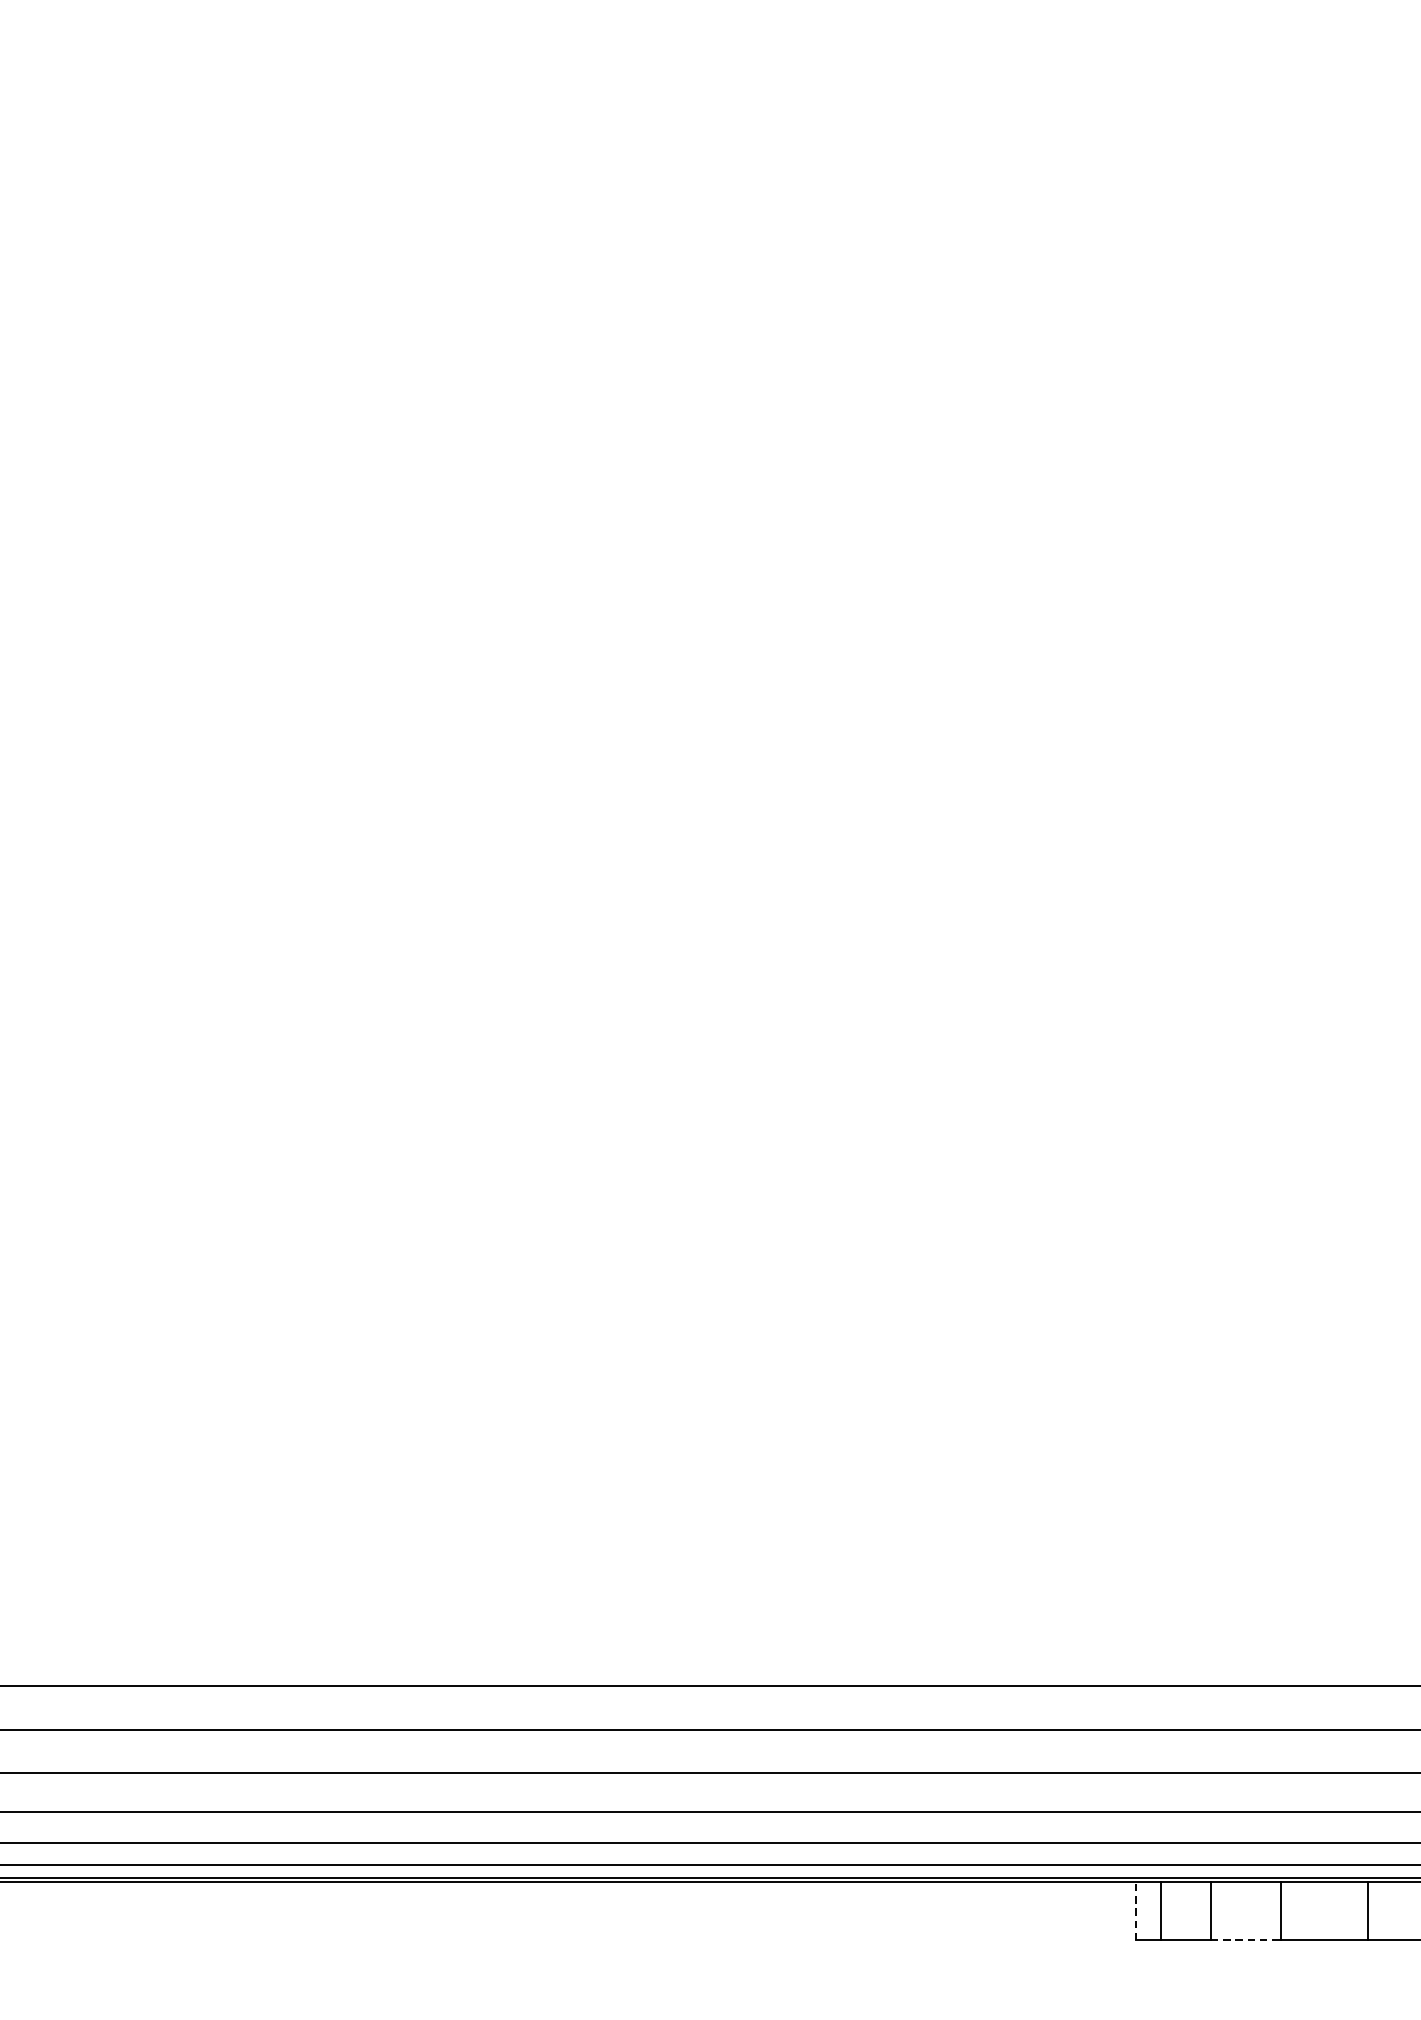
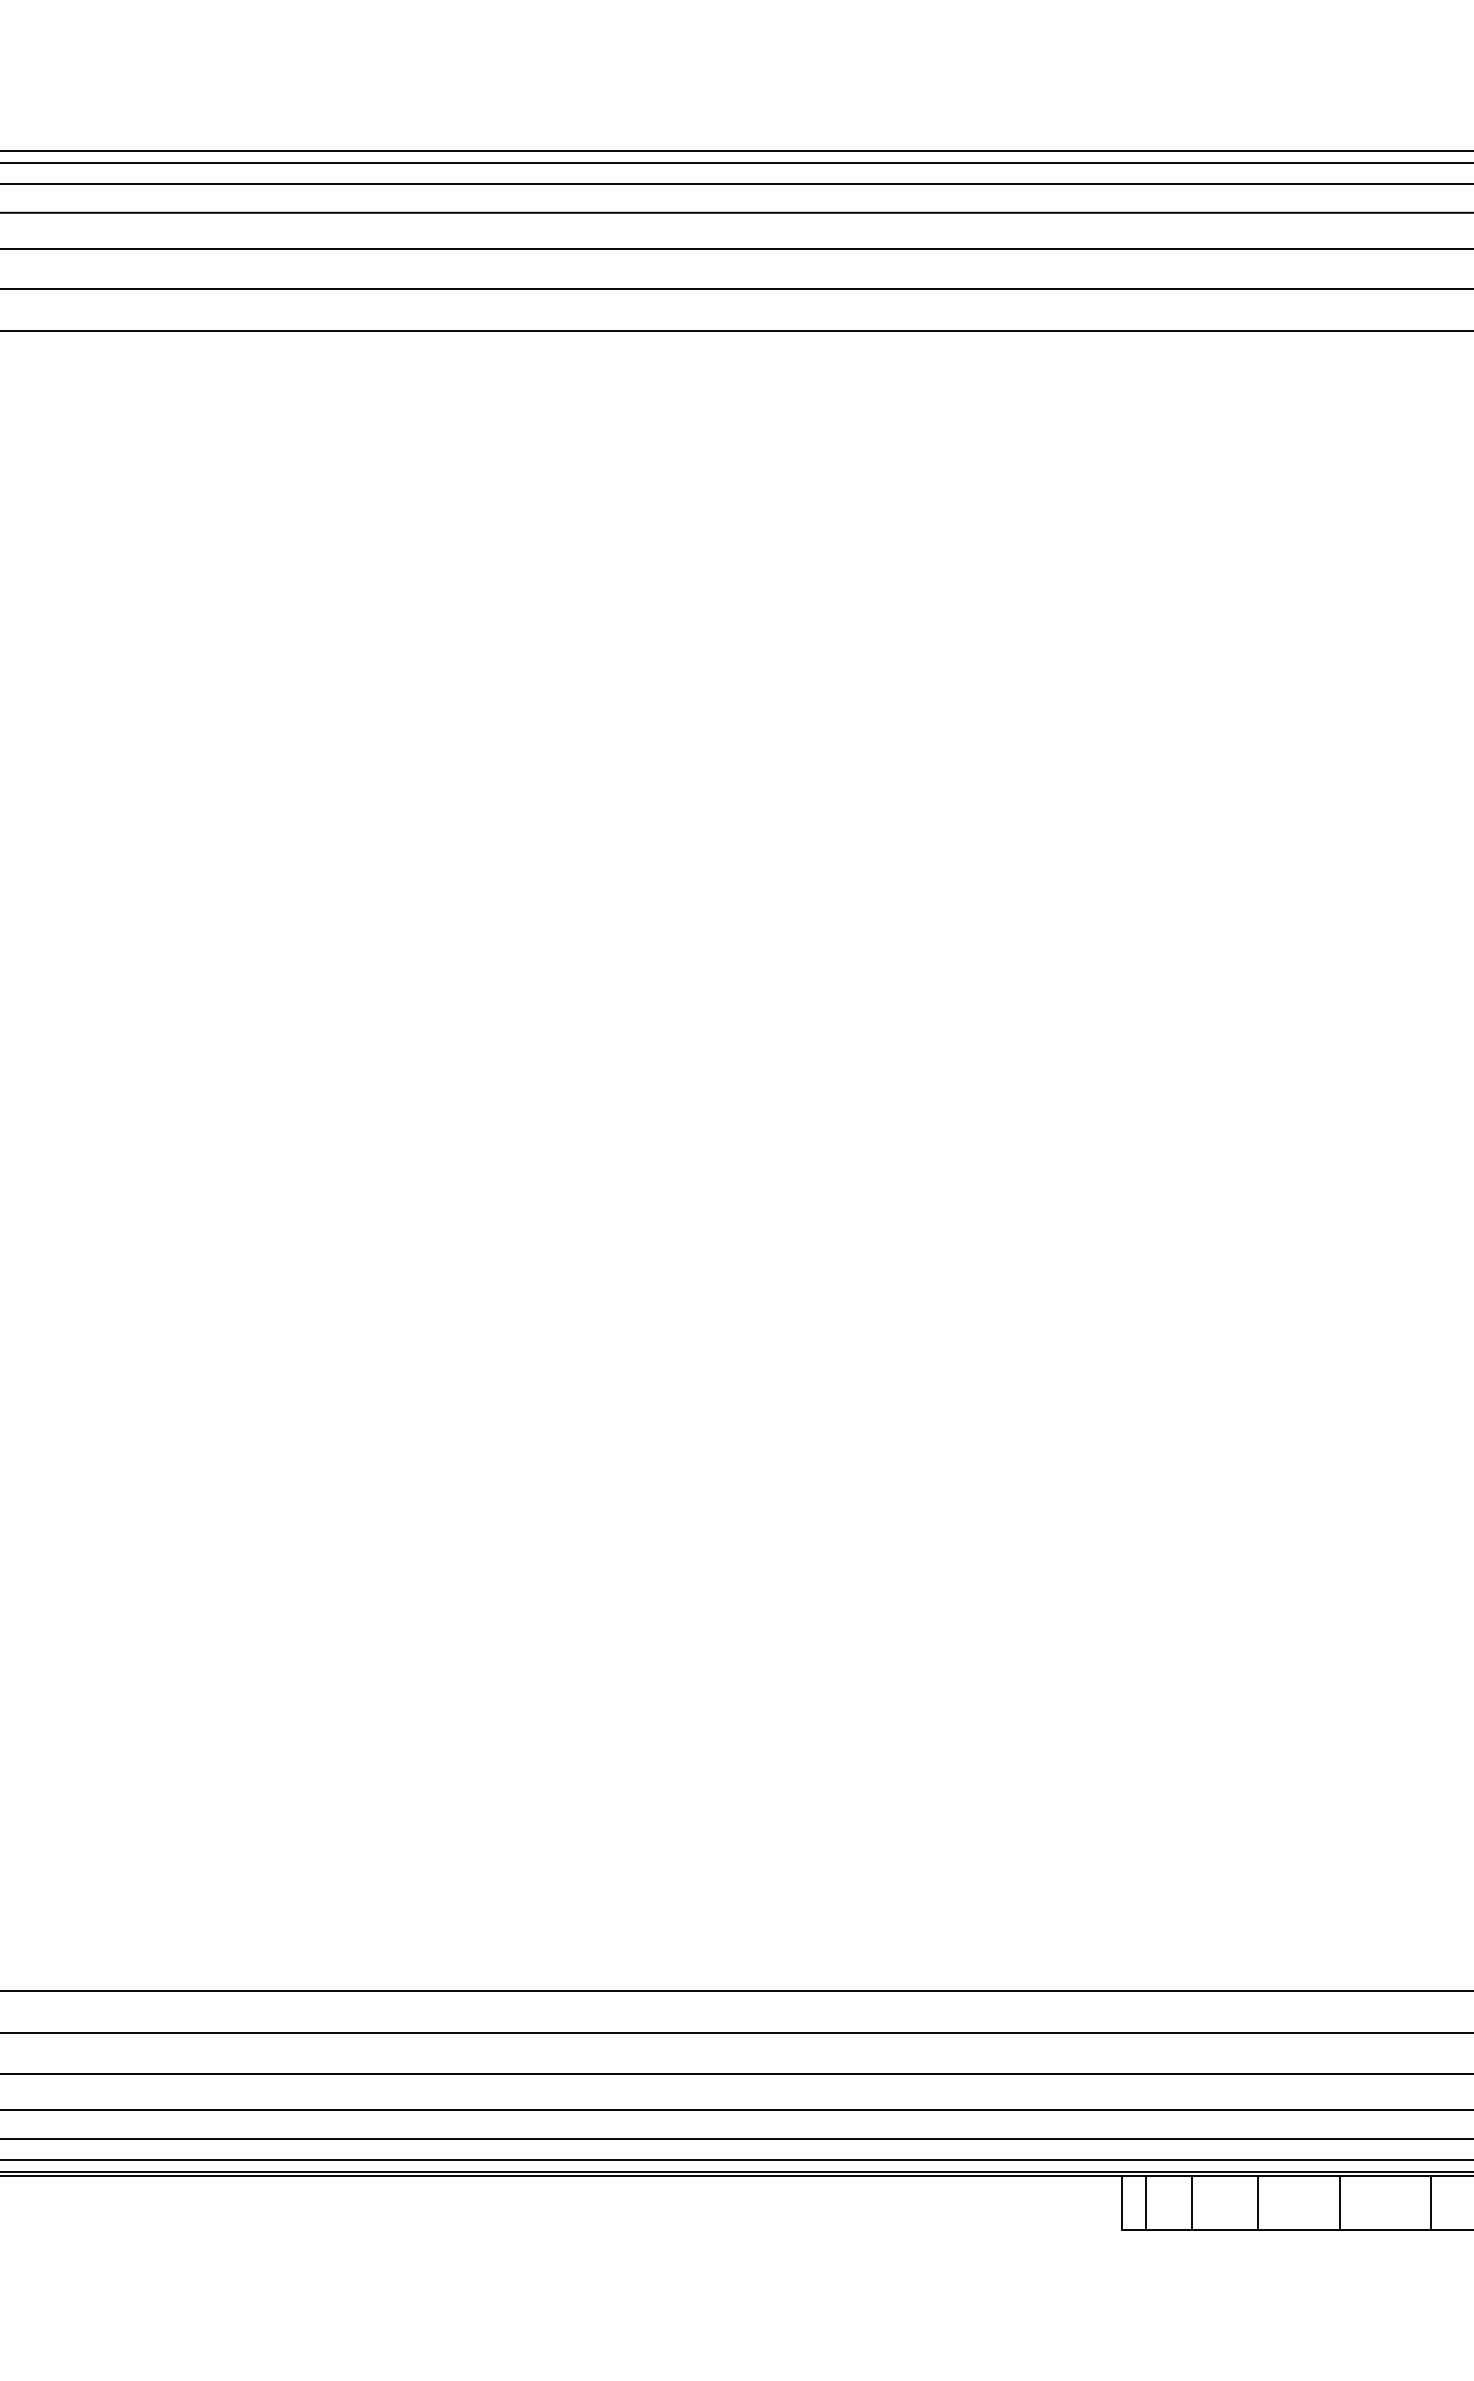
line: (1135, 1910) -> (1121, 2202), dashed -> solid
line: (1246, 1940) -> (1225, 2230), dashed -> solid

